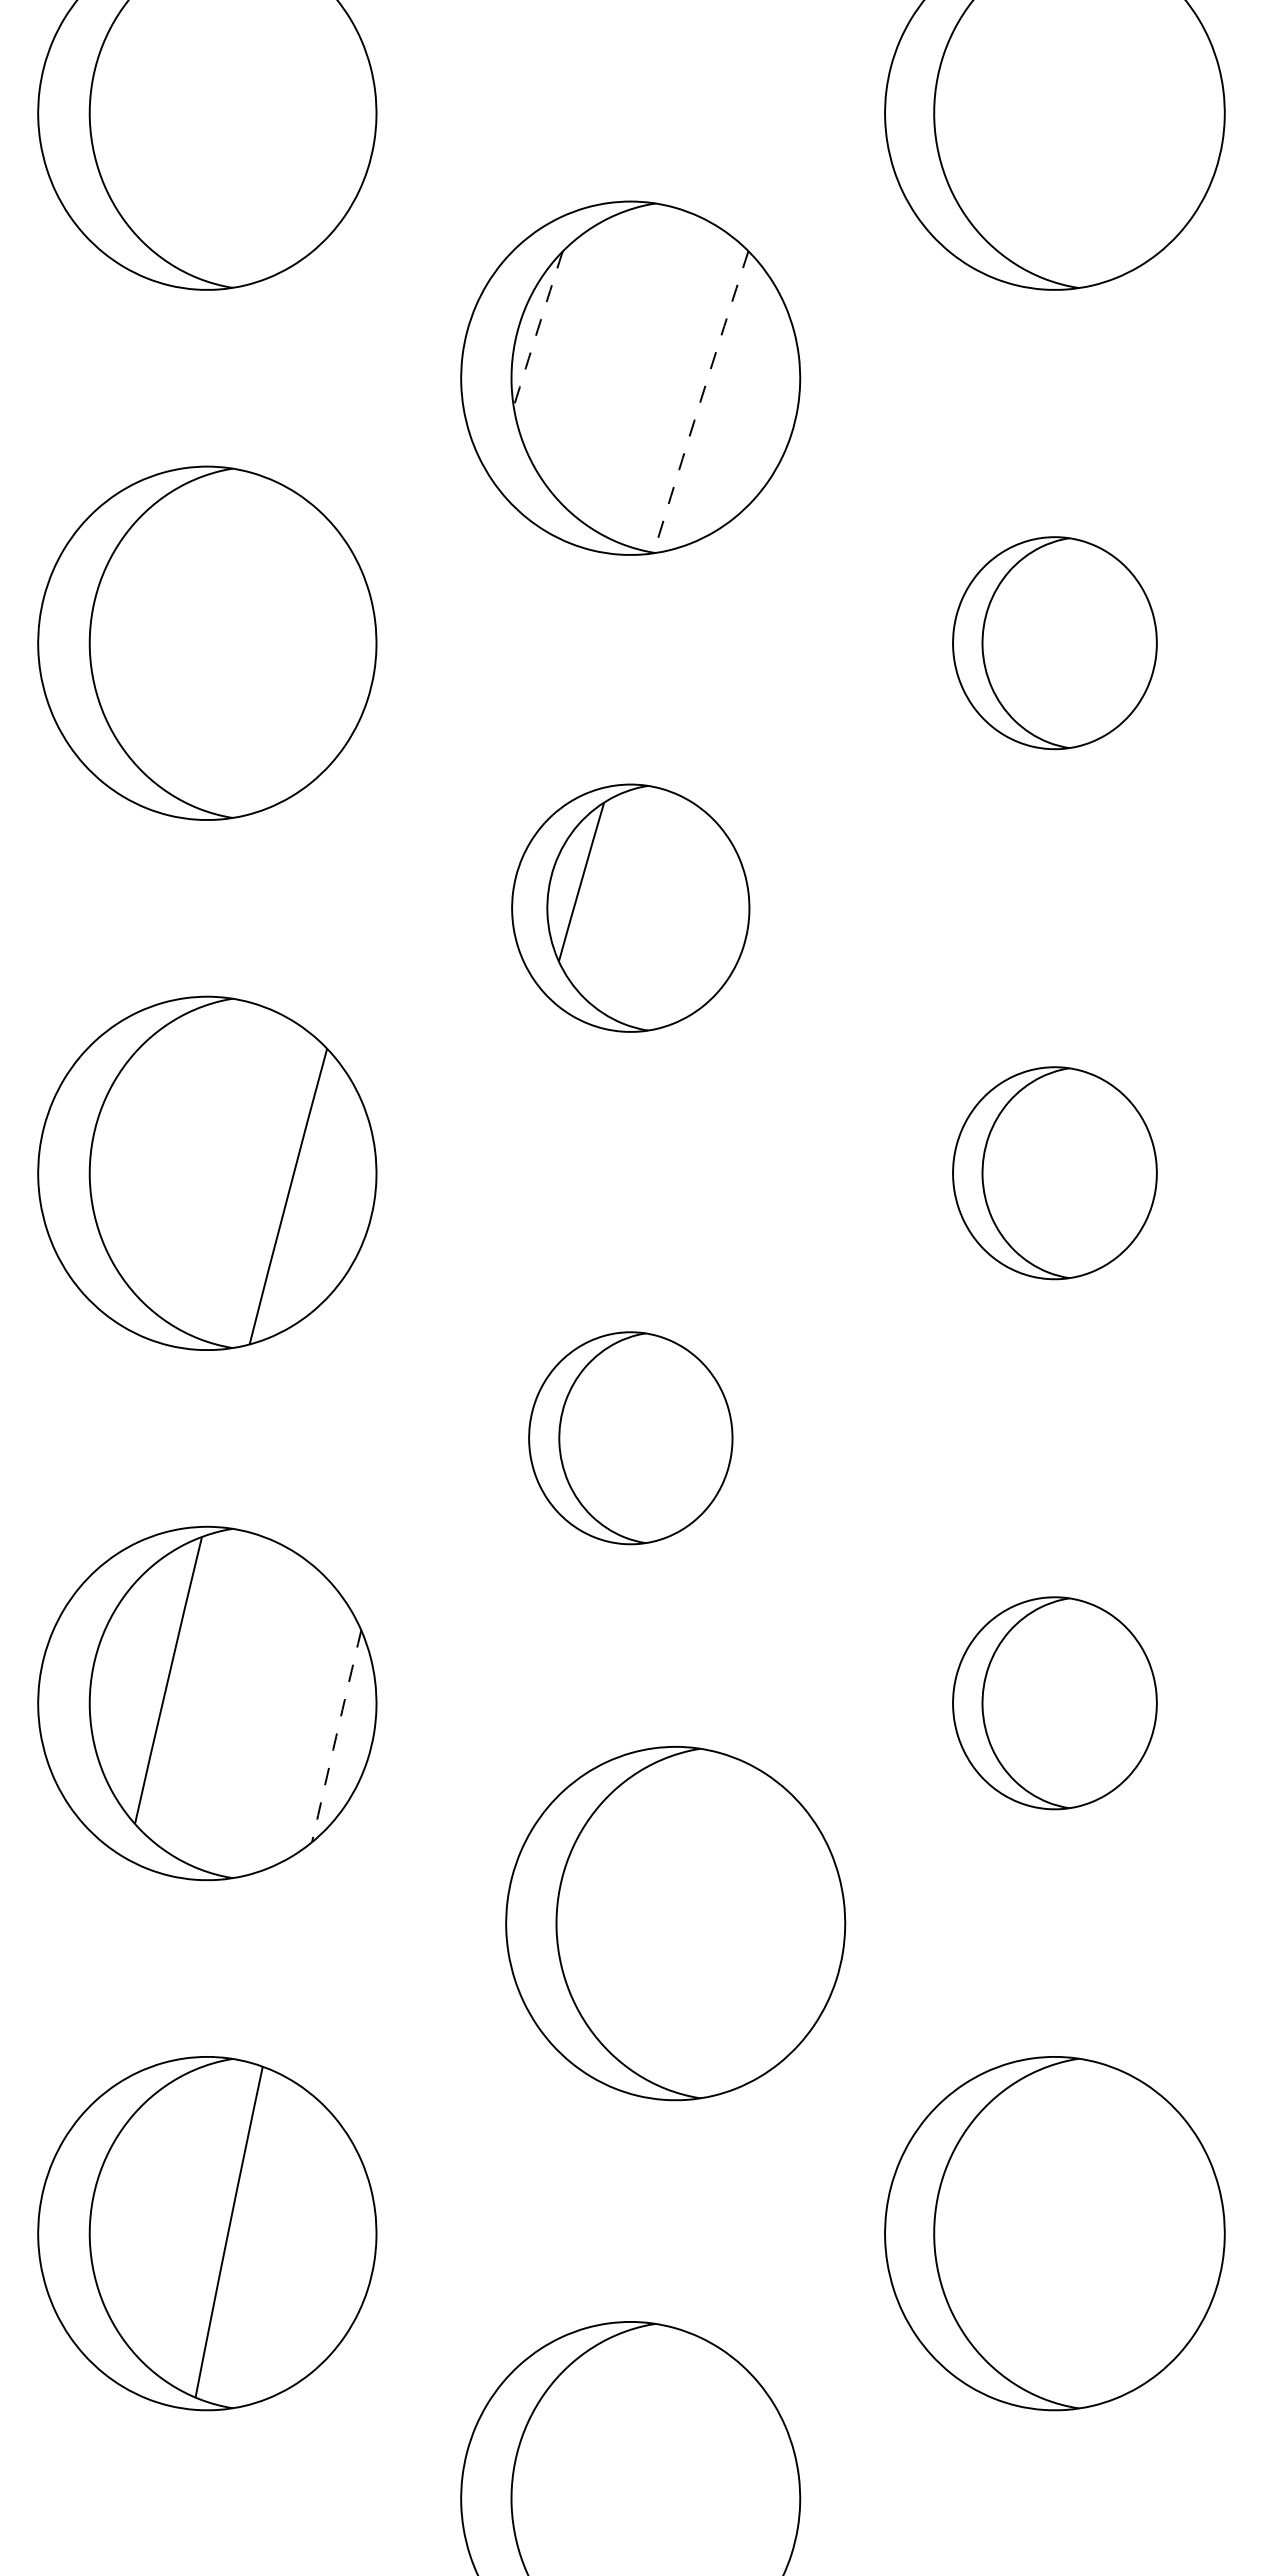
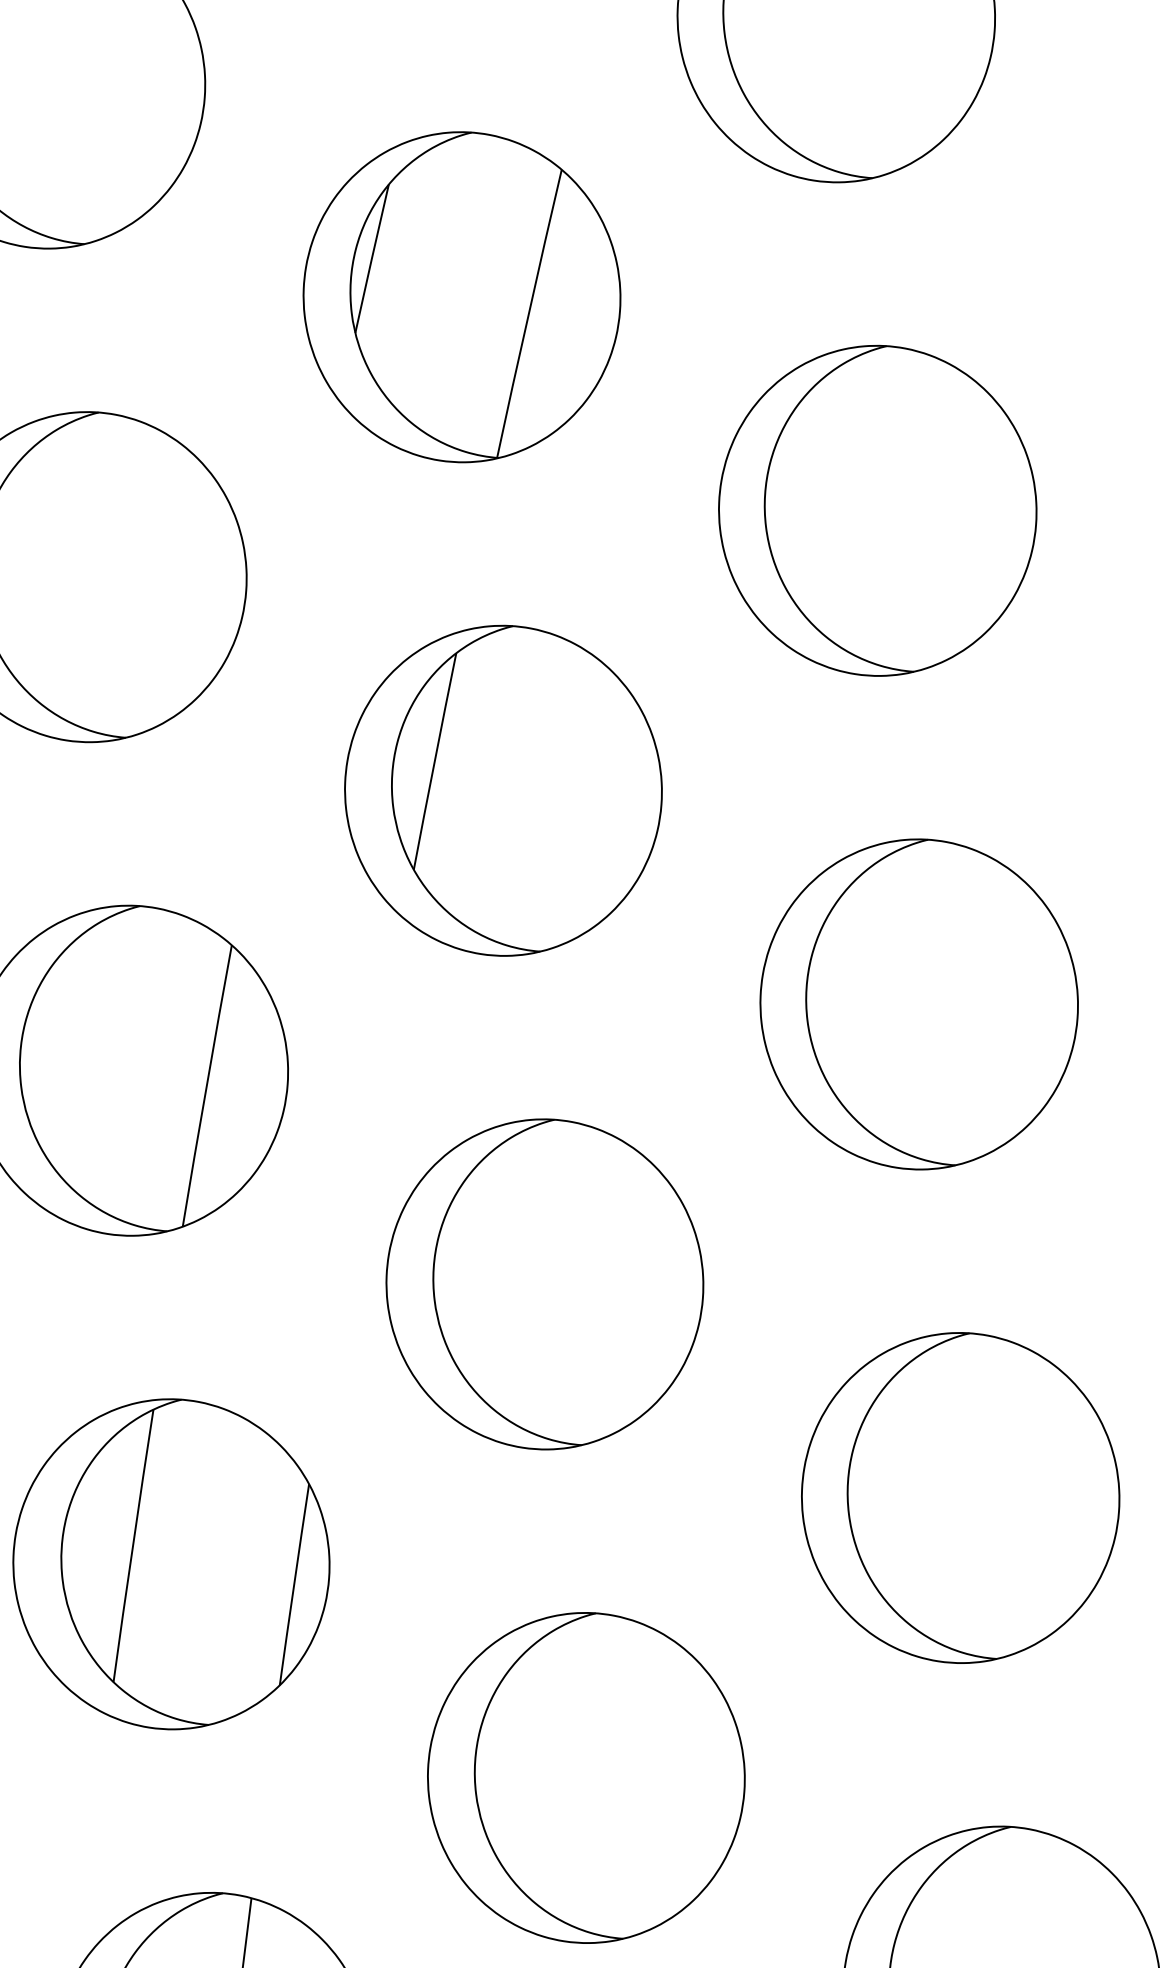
arc: (538, 329) -> (372, 259), dashed -> solid
arc: (700, 401) -> (528, 313), dashed -> solid
part: (1054, 642) -> (877, 510), size x1.67
part: (630, 907) -> (503, 790), size x1.43
part: (1054, 1172) -> (918, 1003), size x1.67
part: (630, 1437) -> (544, 1283), size x1.67
part: (1054, 1702) -> (960, 1497), size x1.67
arc: (336, 1736) -> (294, 1584), dashed -> solid
part: (675, 1923) -> (586, 1777), moved

